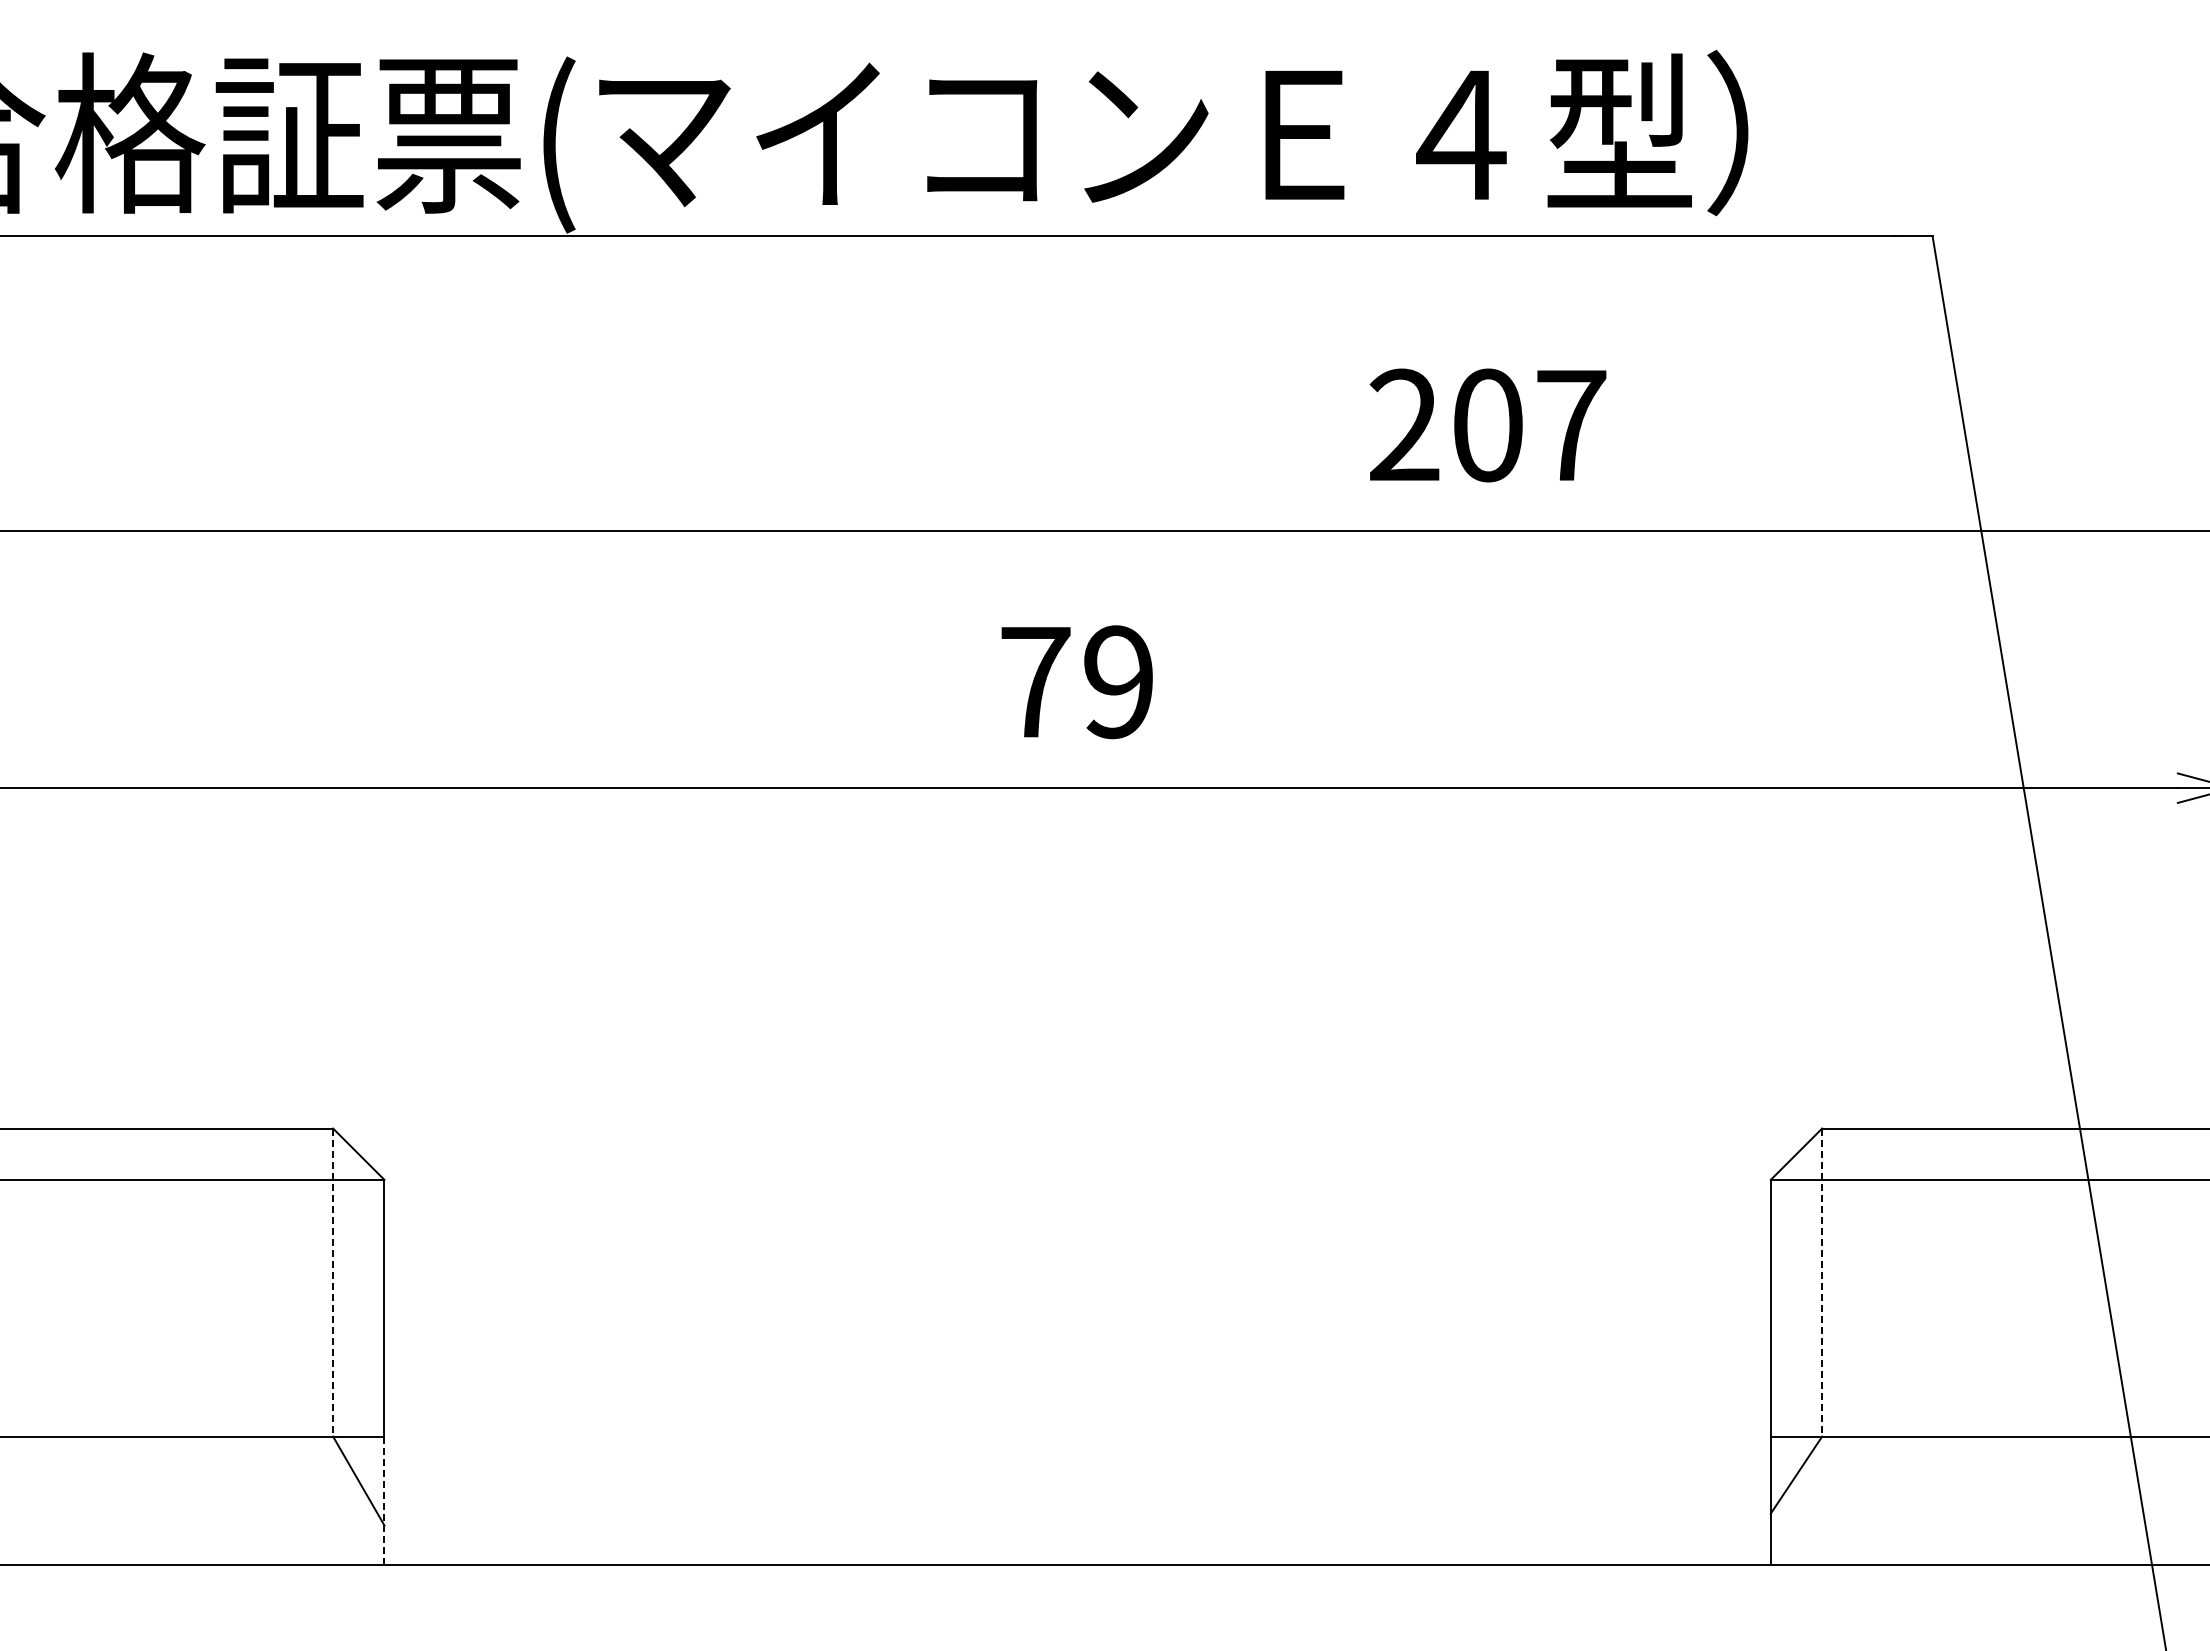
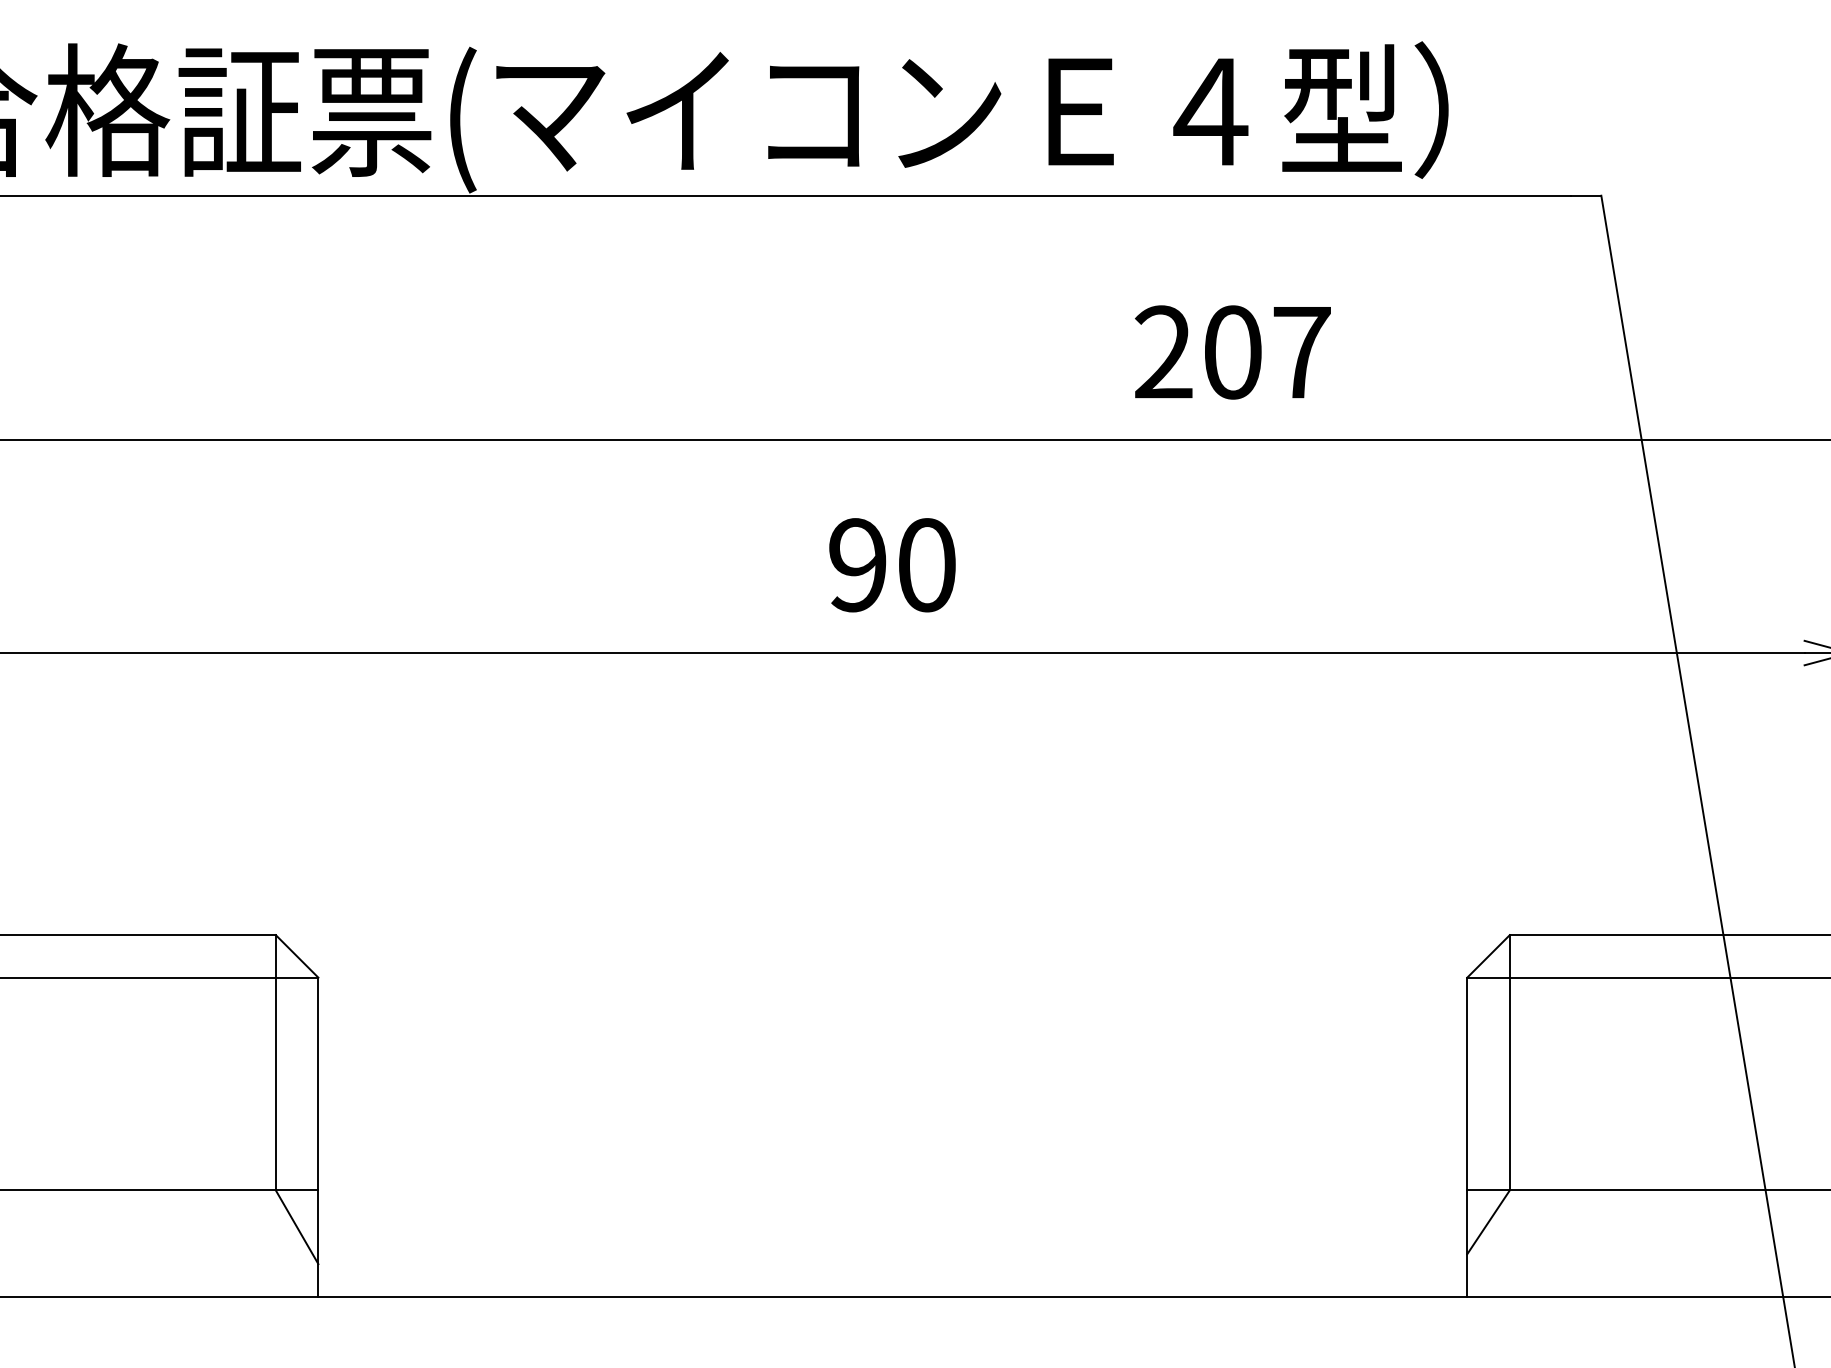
text: (1077, 682) -> (892, 565), 79 -> 90
line: (333, 1283) -> (276, 1063), dashed -> solid
line: (1822, 1283) -> (1510, 1063), dashed -> solid
line: (384, 1501) -> (318, 1244), dashed -> solid

